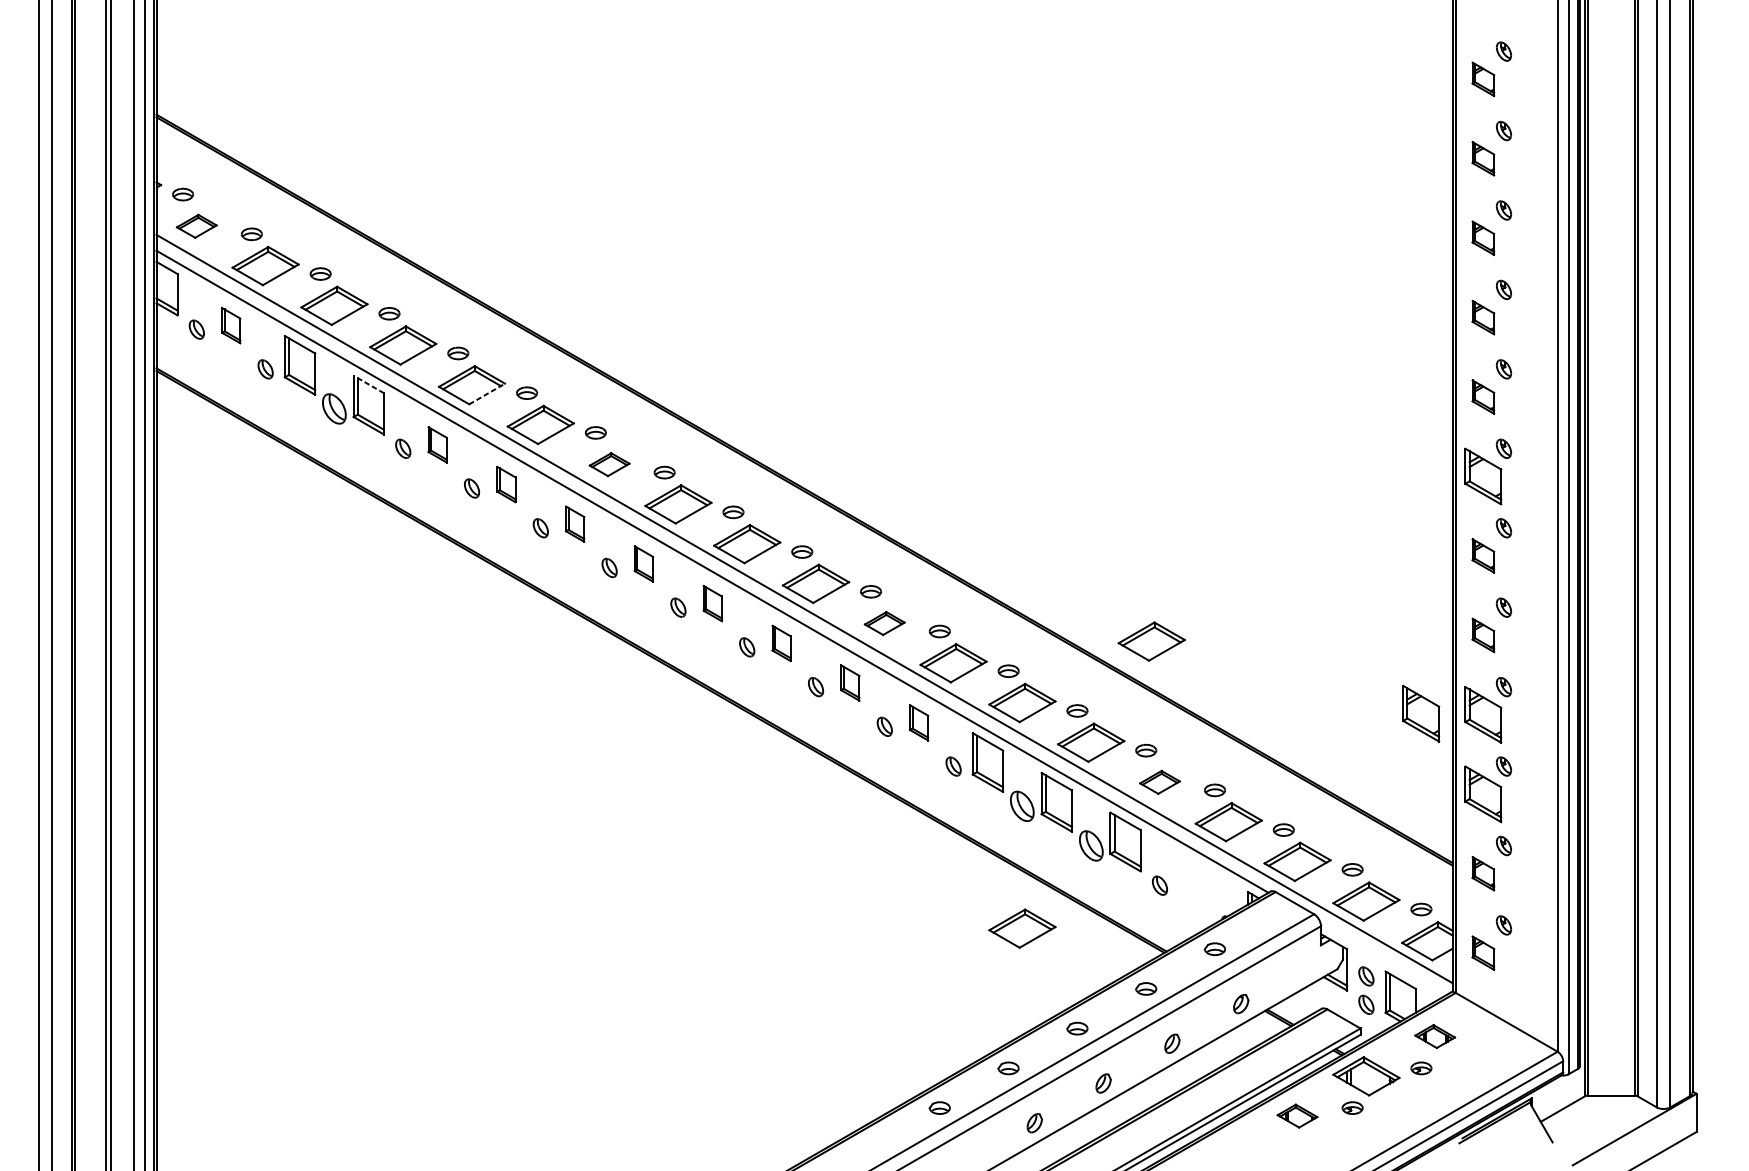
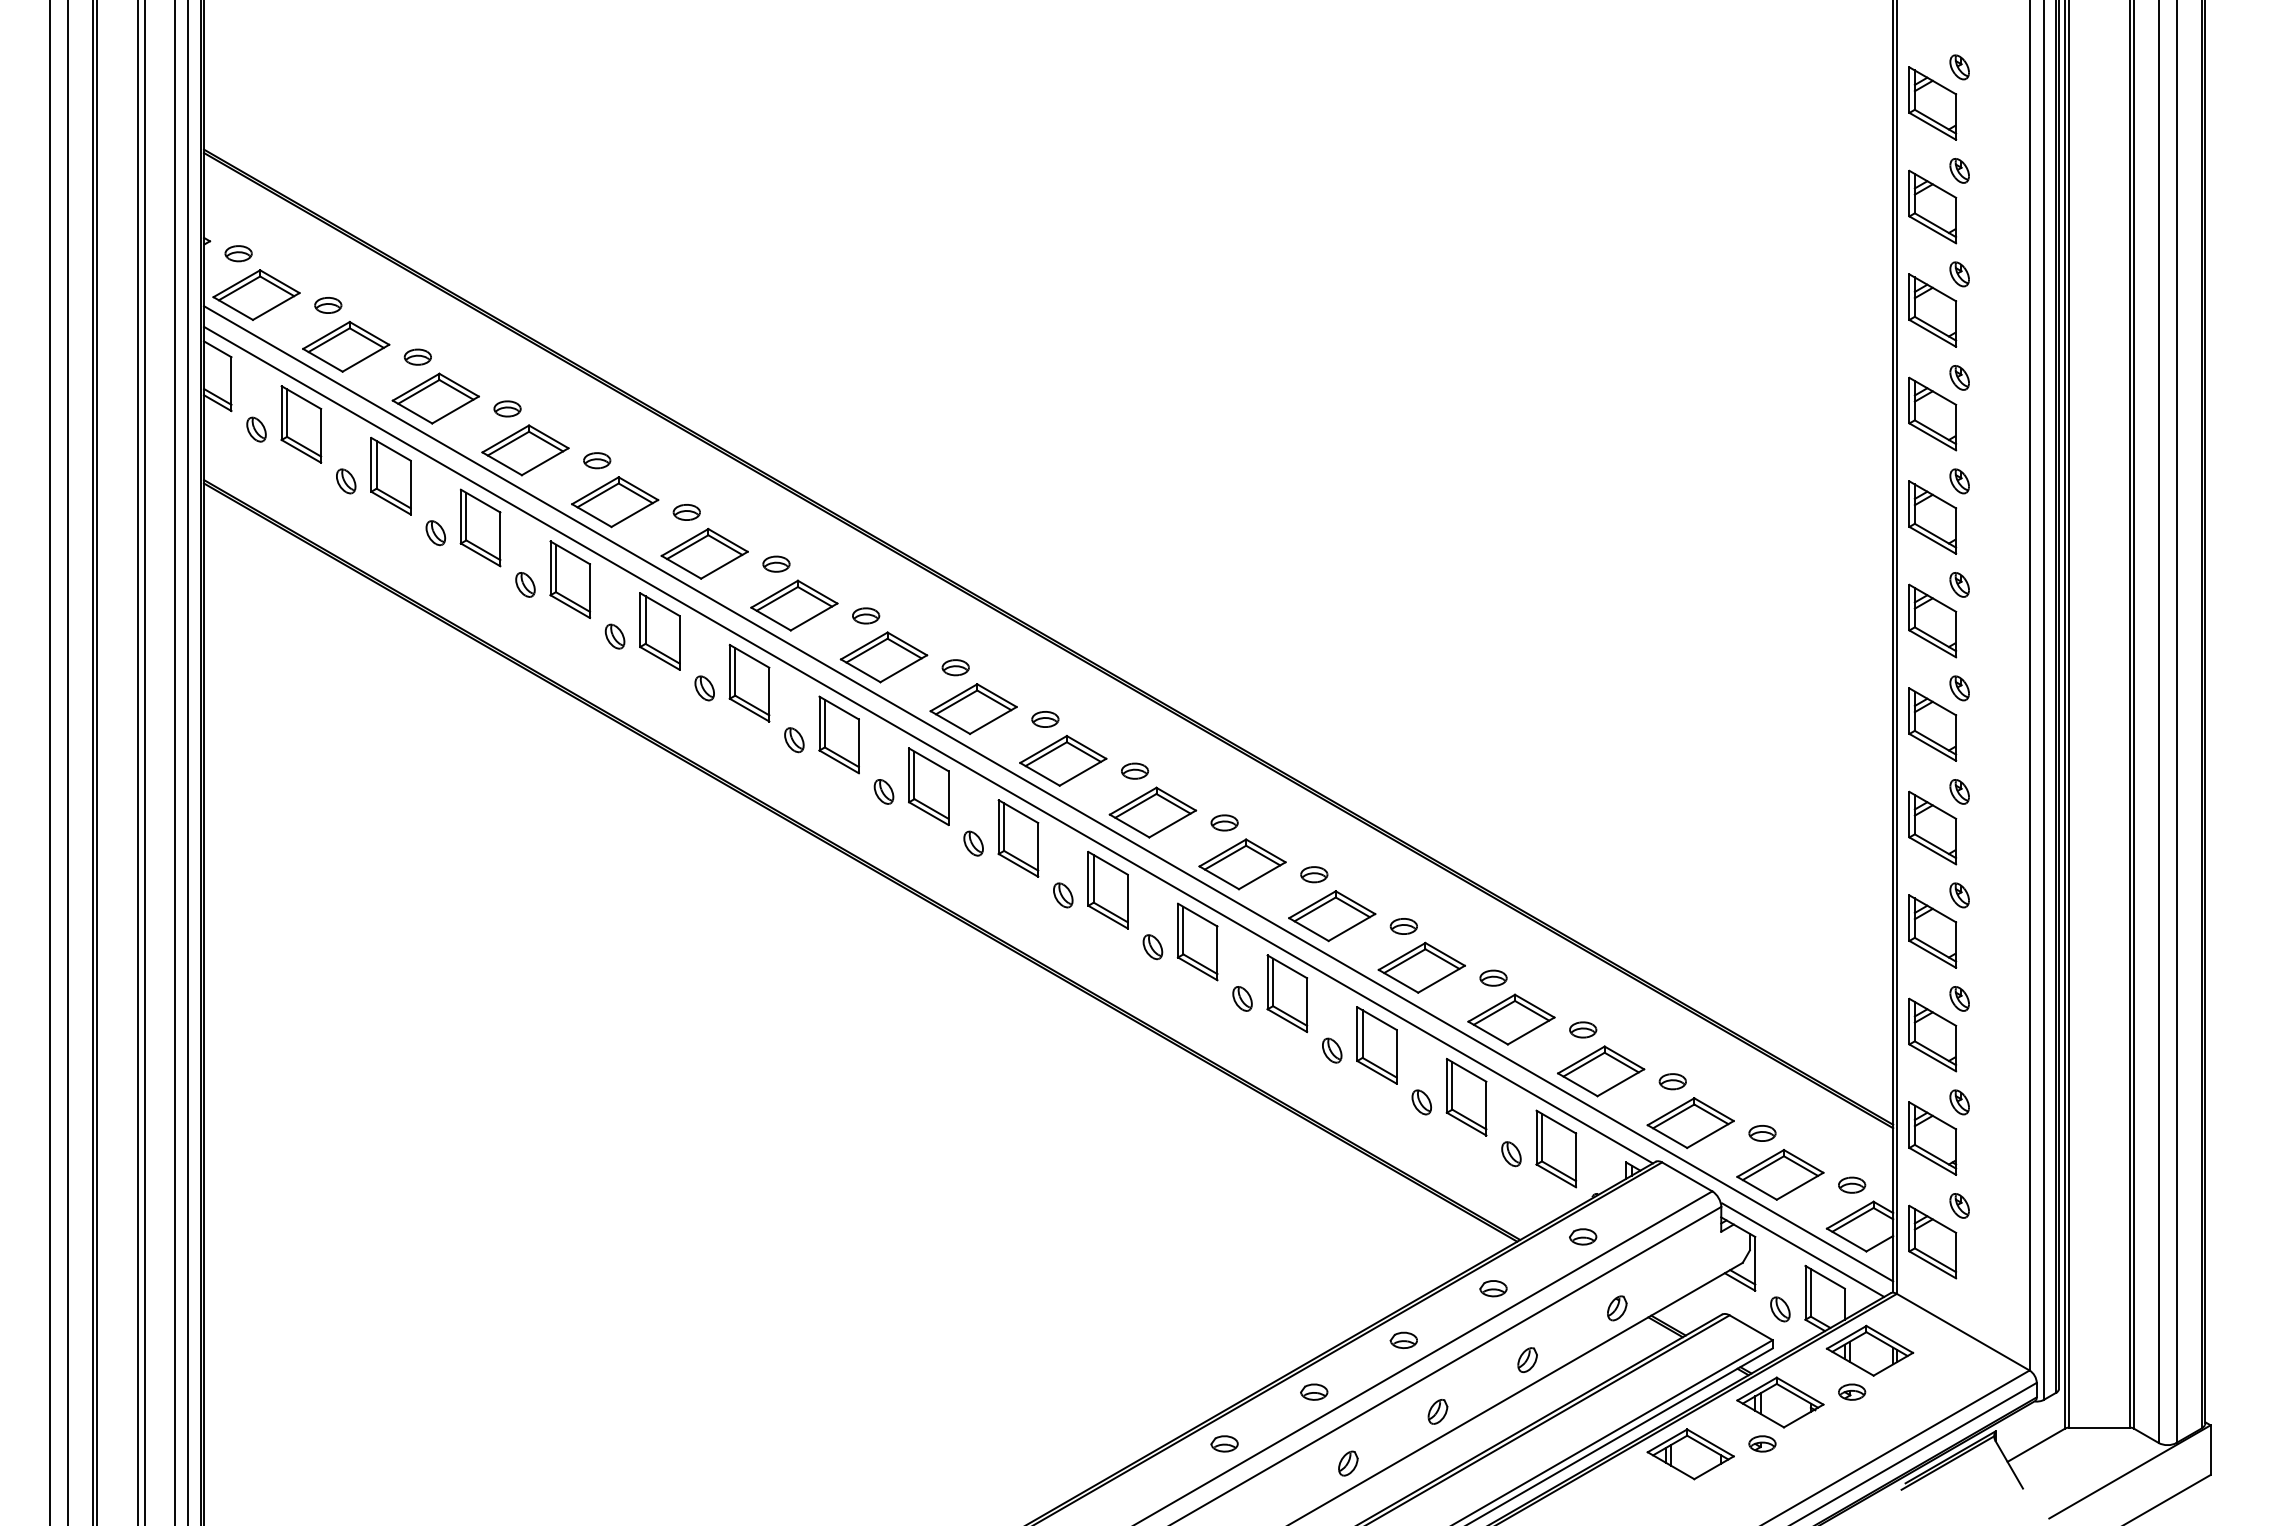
part: (1483, 79) -> (1932, 103), size x1.67
part: (1483, 158) -> (1932, 206), size x1.67
part: (196, 225) -> (256, 294), size x1.67
part: (1483, 238) -> (1932, 310), size x1.67
part: (1483, 317) -> (1932, 413), size x1.67
part: (231, 325) -> (301, 424), size x1.67
line: (368, 384) -> (480, 501), dashed -> solid
line: (486, 394) -> (634, 513), dashed -> solid
part: (1483, 397) -> (1932, 517), size x1.67
part: (334, 409) -> (435, 533), size x0.62
part: (437, 444) -> (570, 579), size x1.67
part: (609, 464) -> (794, 605), size x1.67
part: (506, 484) -> (659, 631), size x1.67
part: (575, 523) -> (749, 682), size x1.67
part: (1483, 555) -> (1932, 724), size x1.67
part: (643, 563) -> (838, 734), size x1.67
part: (712, 603) -> (928, 786), size x1.67
part: (884, 623) -> (1152, 812), size x1.67
part: (1483, 635) -> (1932, 827), size x1.67
part: (1151, 641) -> (1500, 836), removed
part: (781, 643) -> (1018, 838), size x1.67
part: (849, 682) -> (1107, 889), size x1.67
part: (1420, 713) -> (1851, 929), removed
part: (919, 722) -> (1197, 941), size x1.67
part: (1160, 782) -> (1511, 1019), size x1.67
part: (1022, 806) -> (1332, 1050), size x0.62
part: (1090, 846) -> (1421, 1102), size x0.62
part: (1483, 873) -> (1932, 1138), size x1.67
part: (1194, 881) -> (1556, 1148), added
part: (1022, 928) -> (1332, 1210), removed
part: (1483, 952) -> (1932, 1241), size x1.67
line: (1384, 958) -> (1803, 1249), added
part: (1366, 976) -> (1780, 1272), removed
part: (1434, 1036) -> (1869, 1350), size x1.67
part: (1297, 1116) -> (1690, 1454), size x1.67

